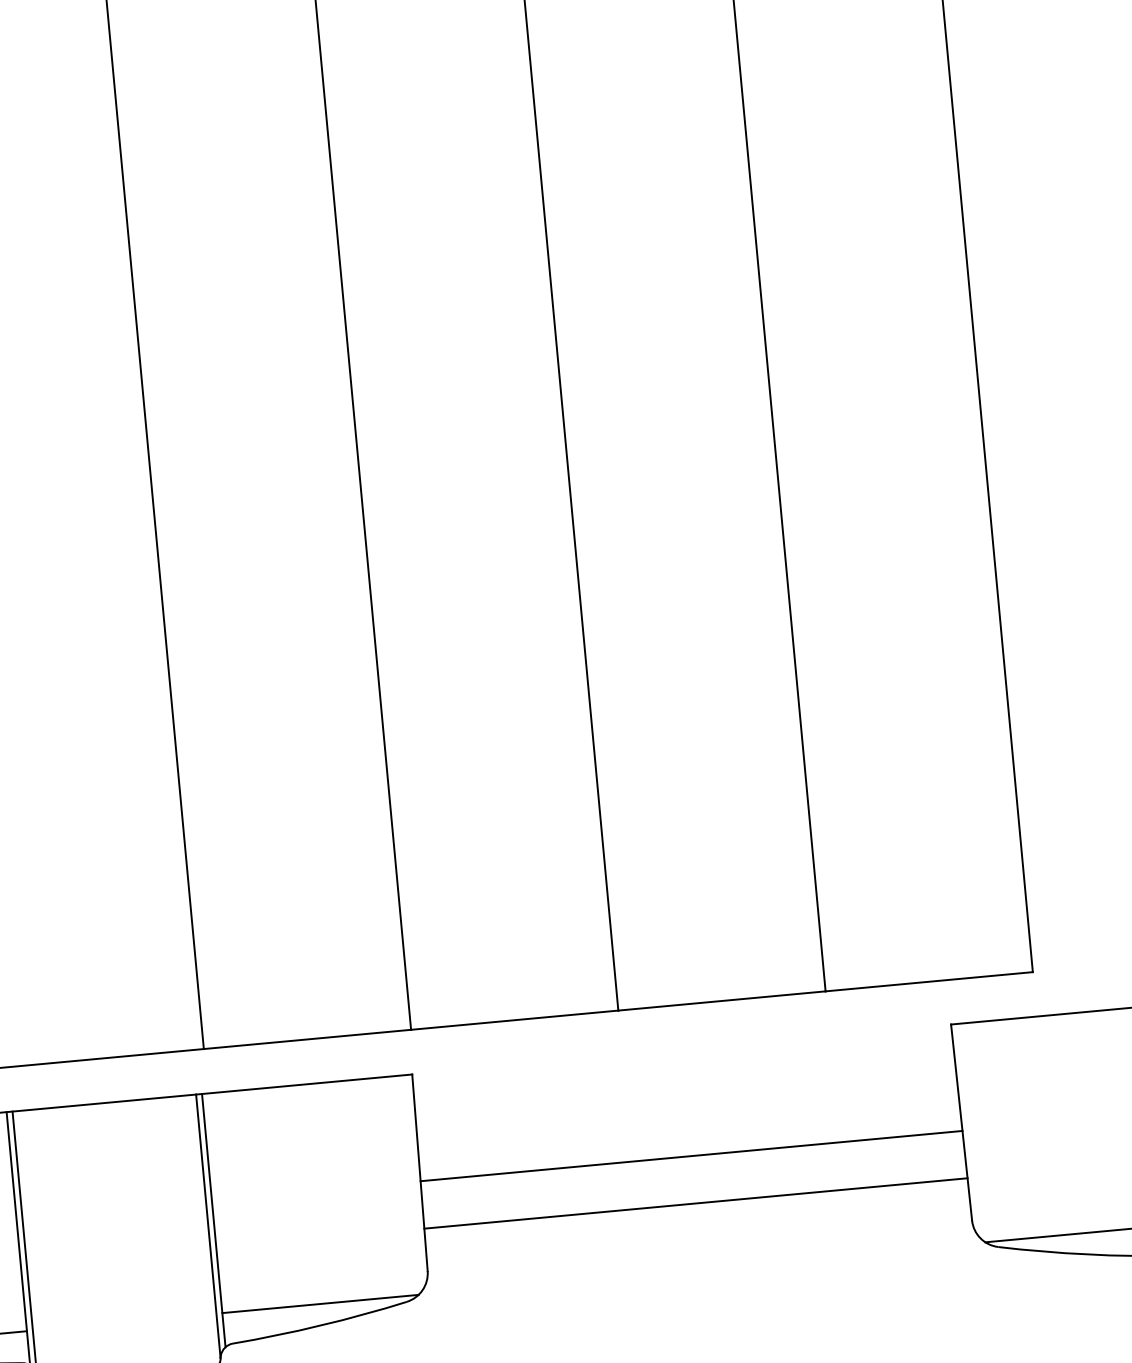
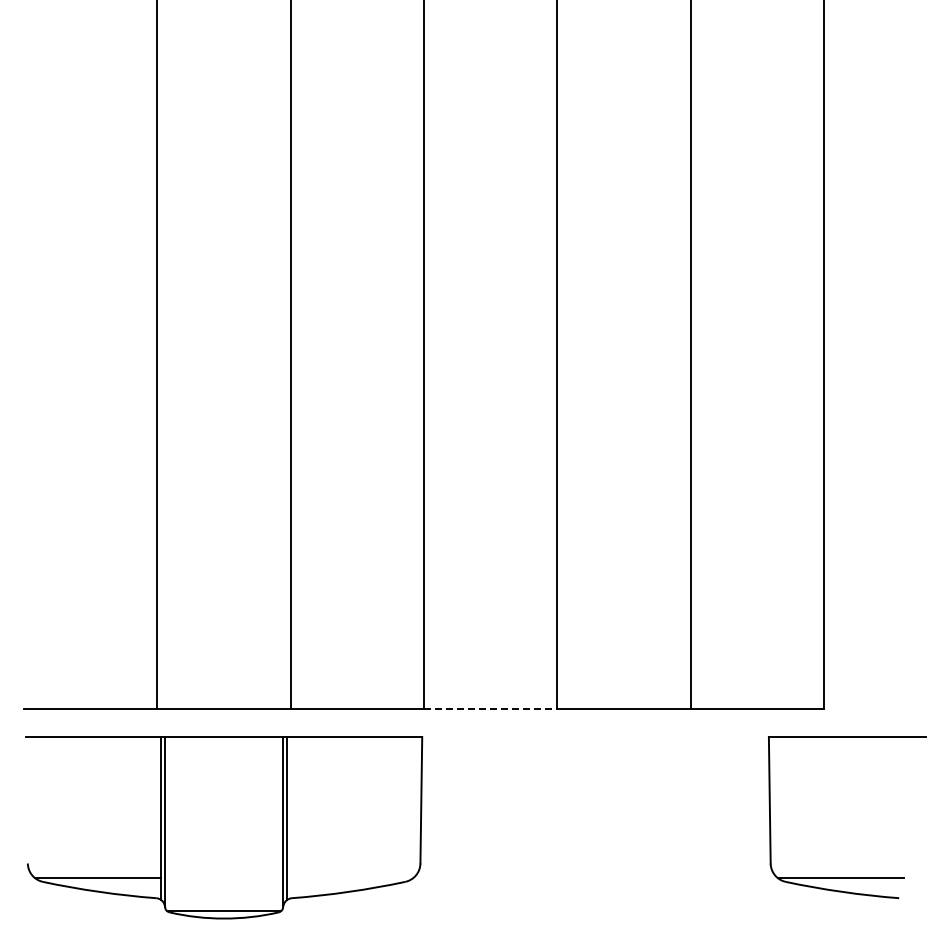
line: (514, 1020) -> (490, 708), solid -> dashed
line: (691, 1155) -> (595, 805), removed
line: (695, 1203) -> (595, 836), removed
line: (321, 1304) -> (350, 878), removed

